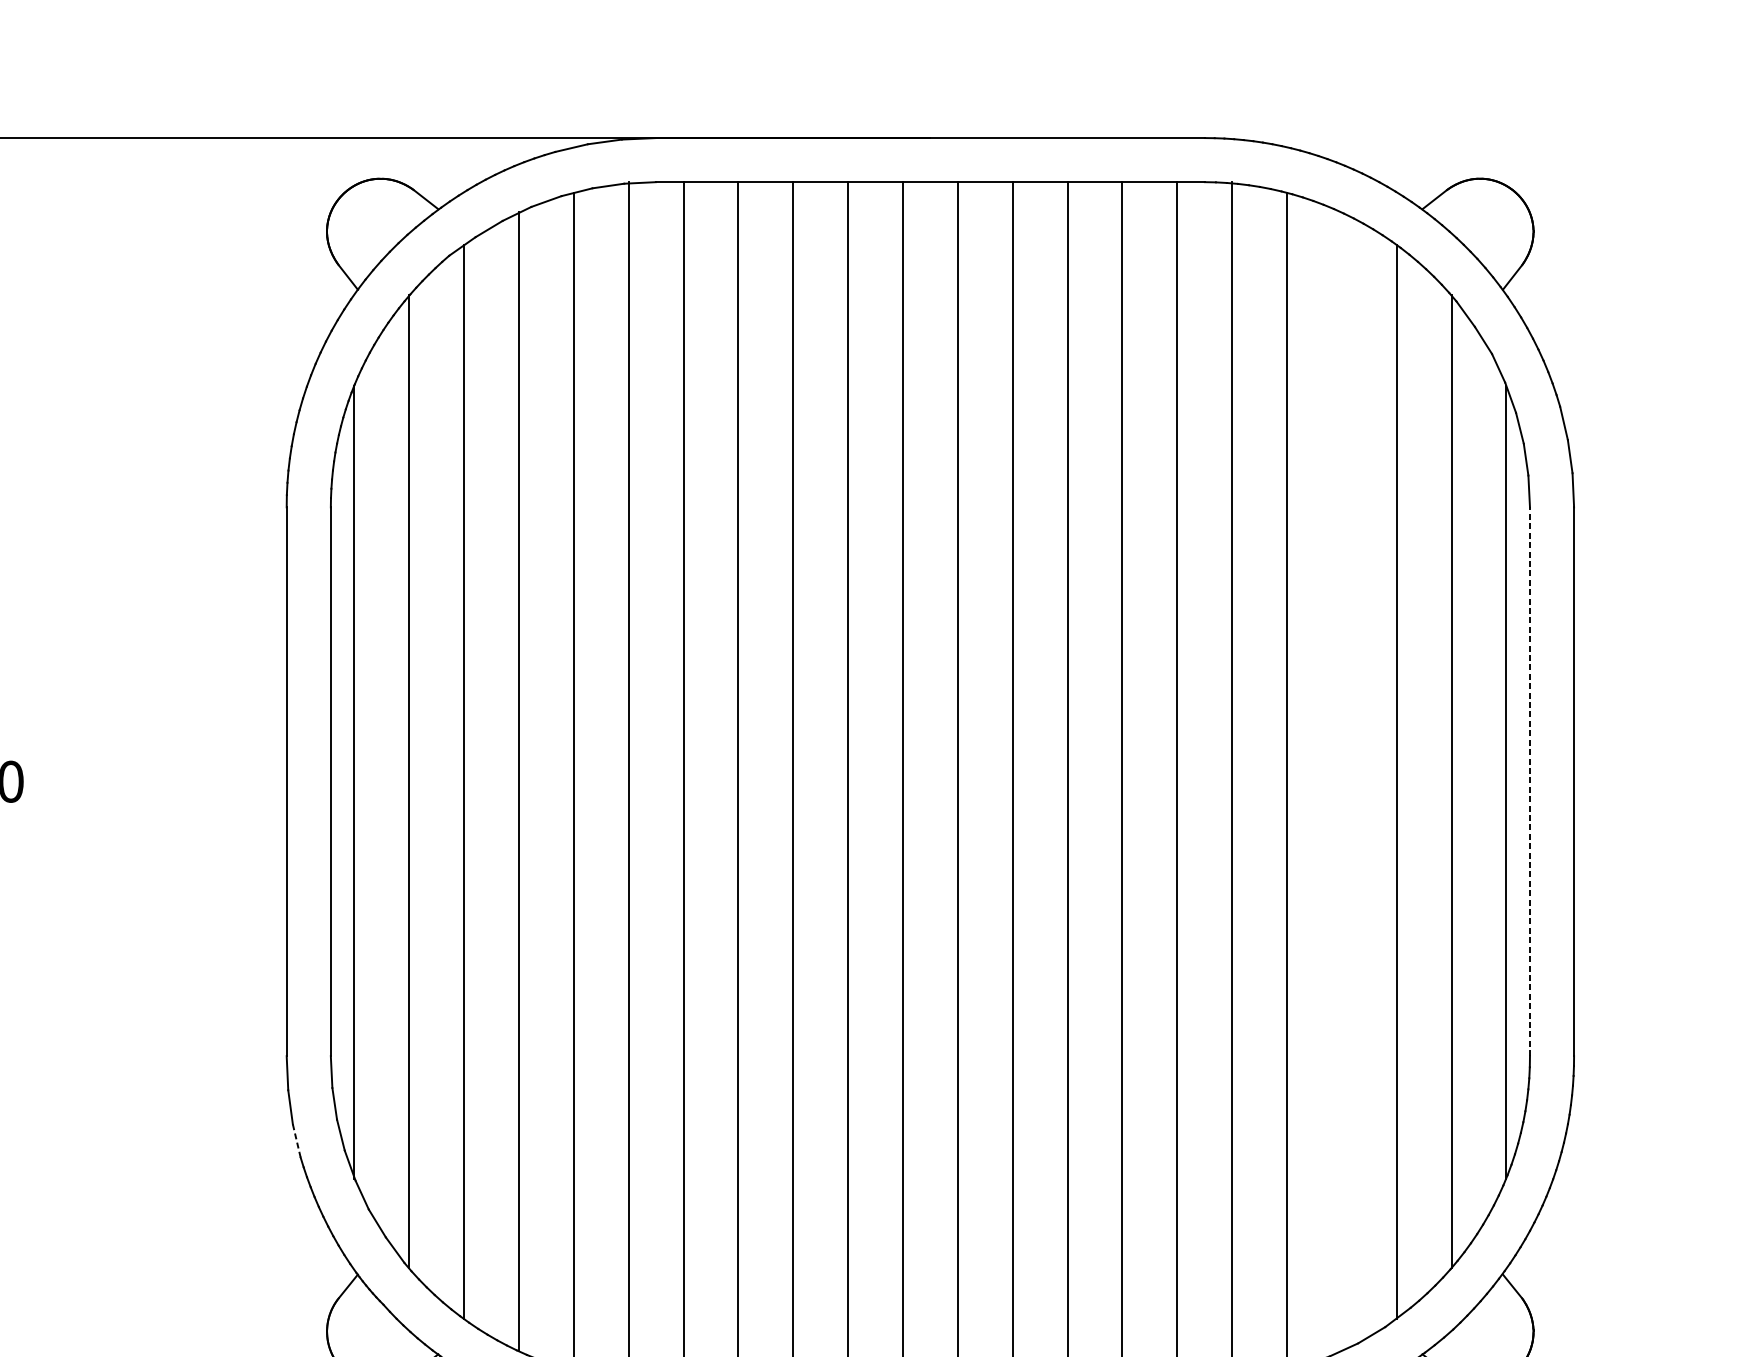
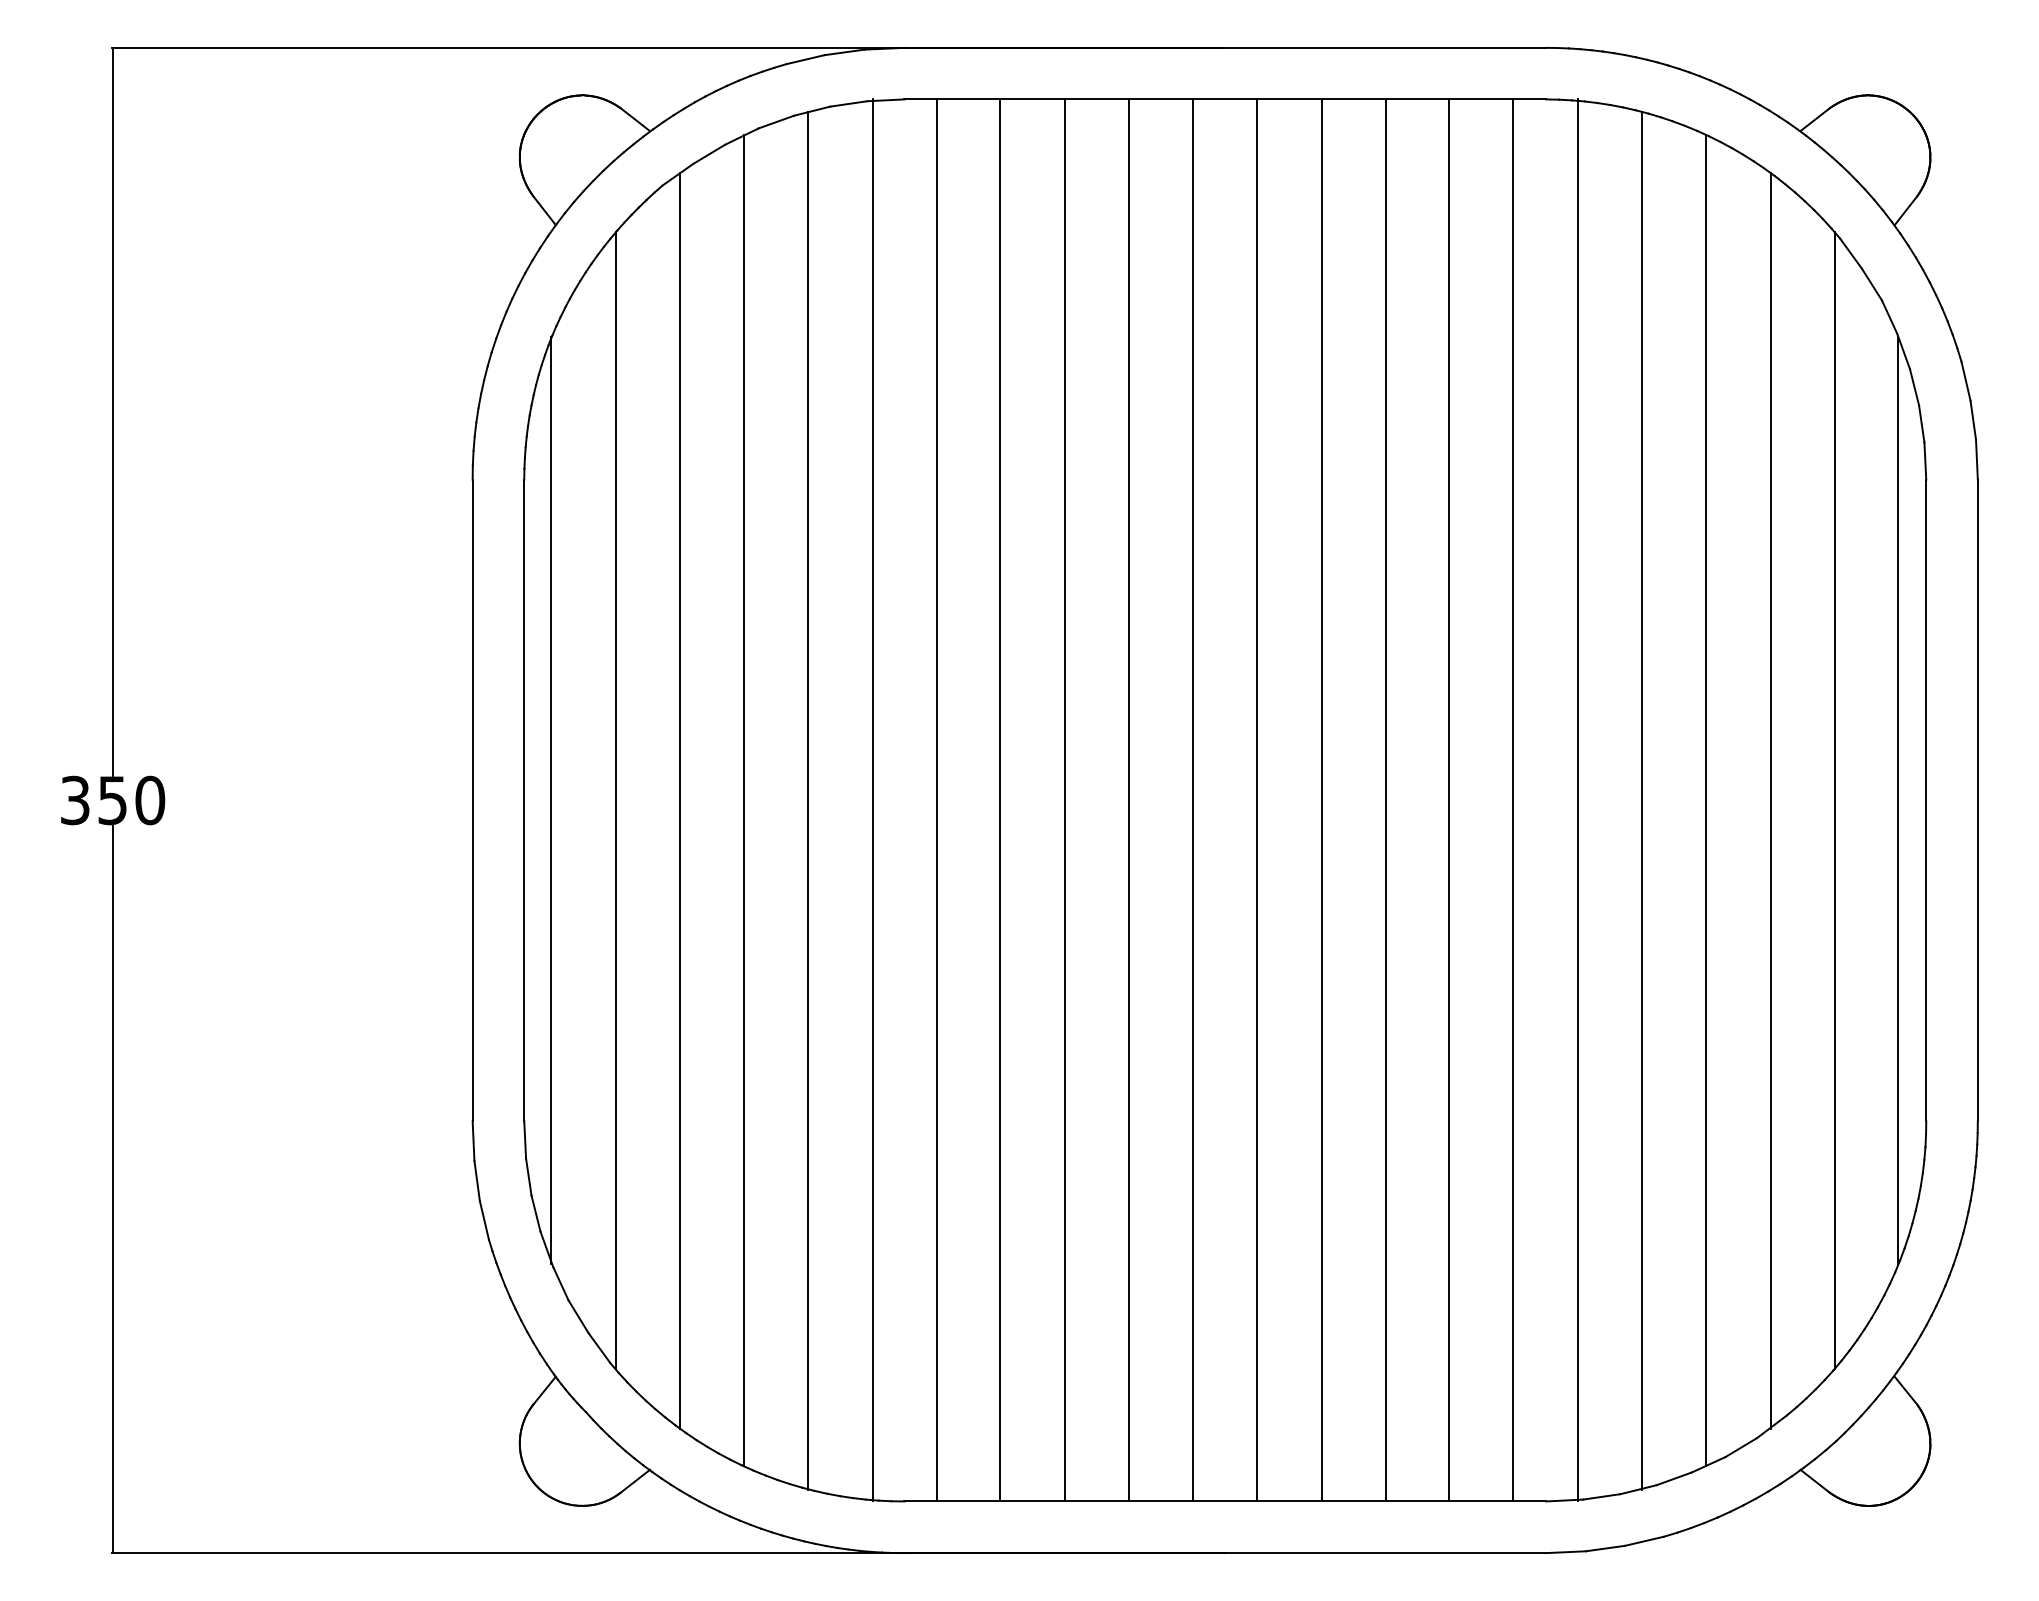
line: (1342, 781) -> (1706, 800), added
line: (1530, 781) -> (1926, 800), dashed -> solid
line: (296, 1141) -> (484, 1220), dashed -> solid

